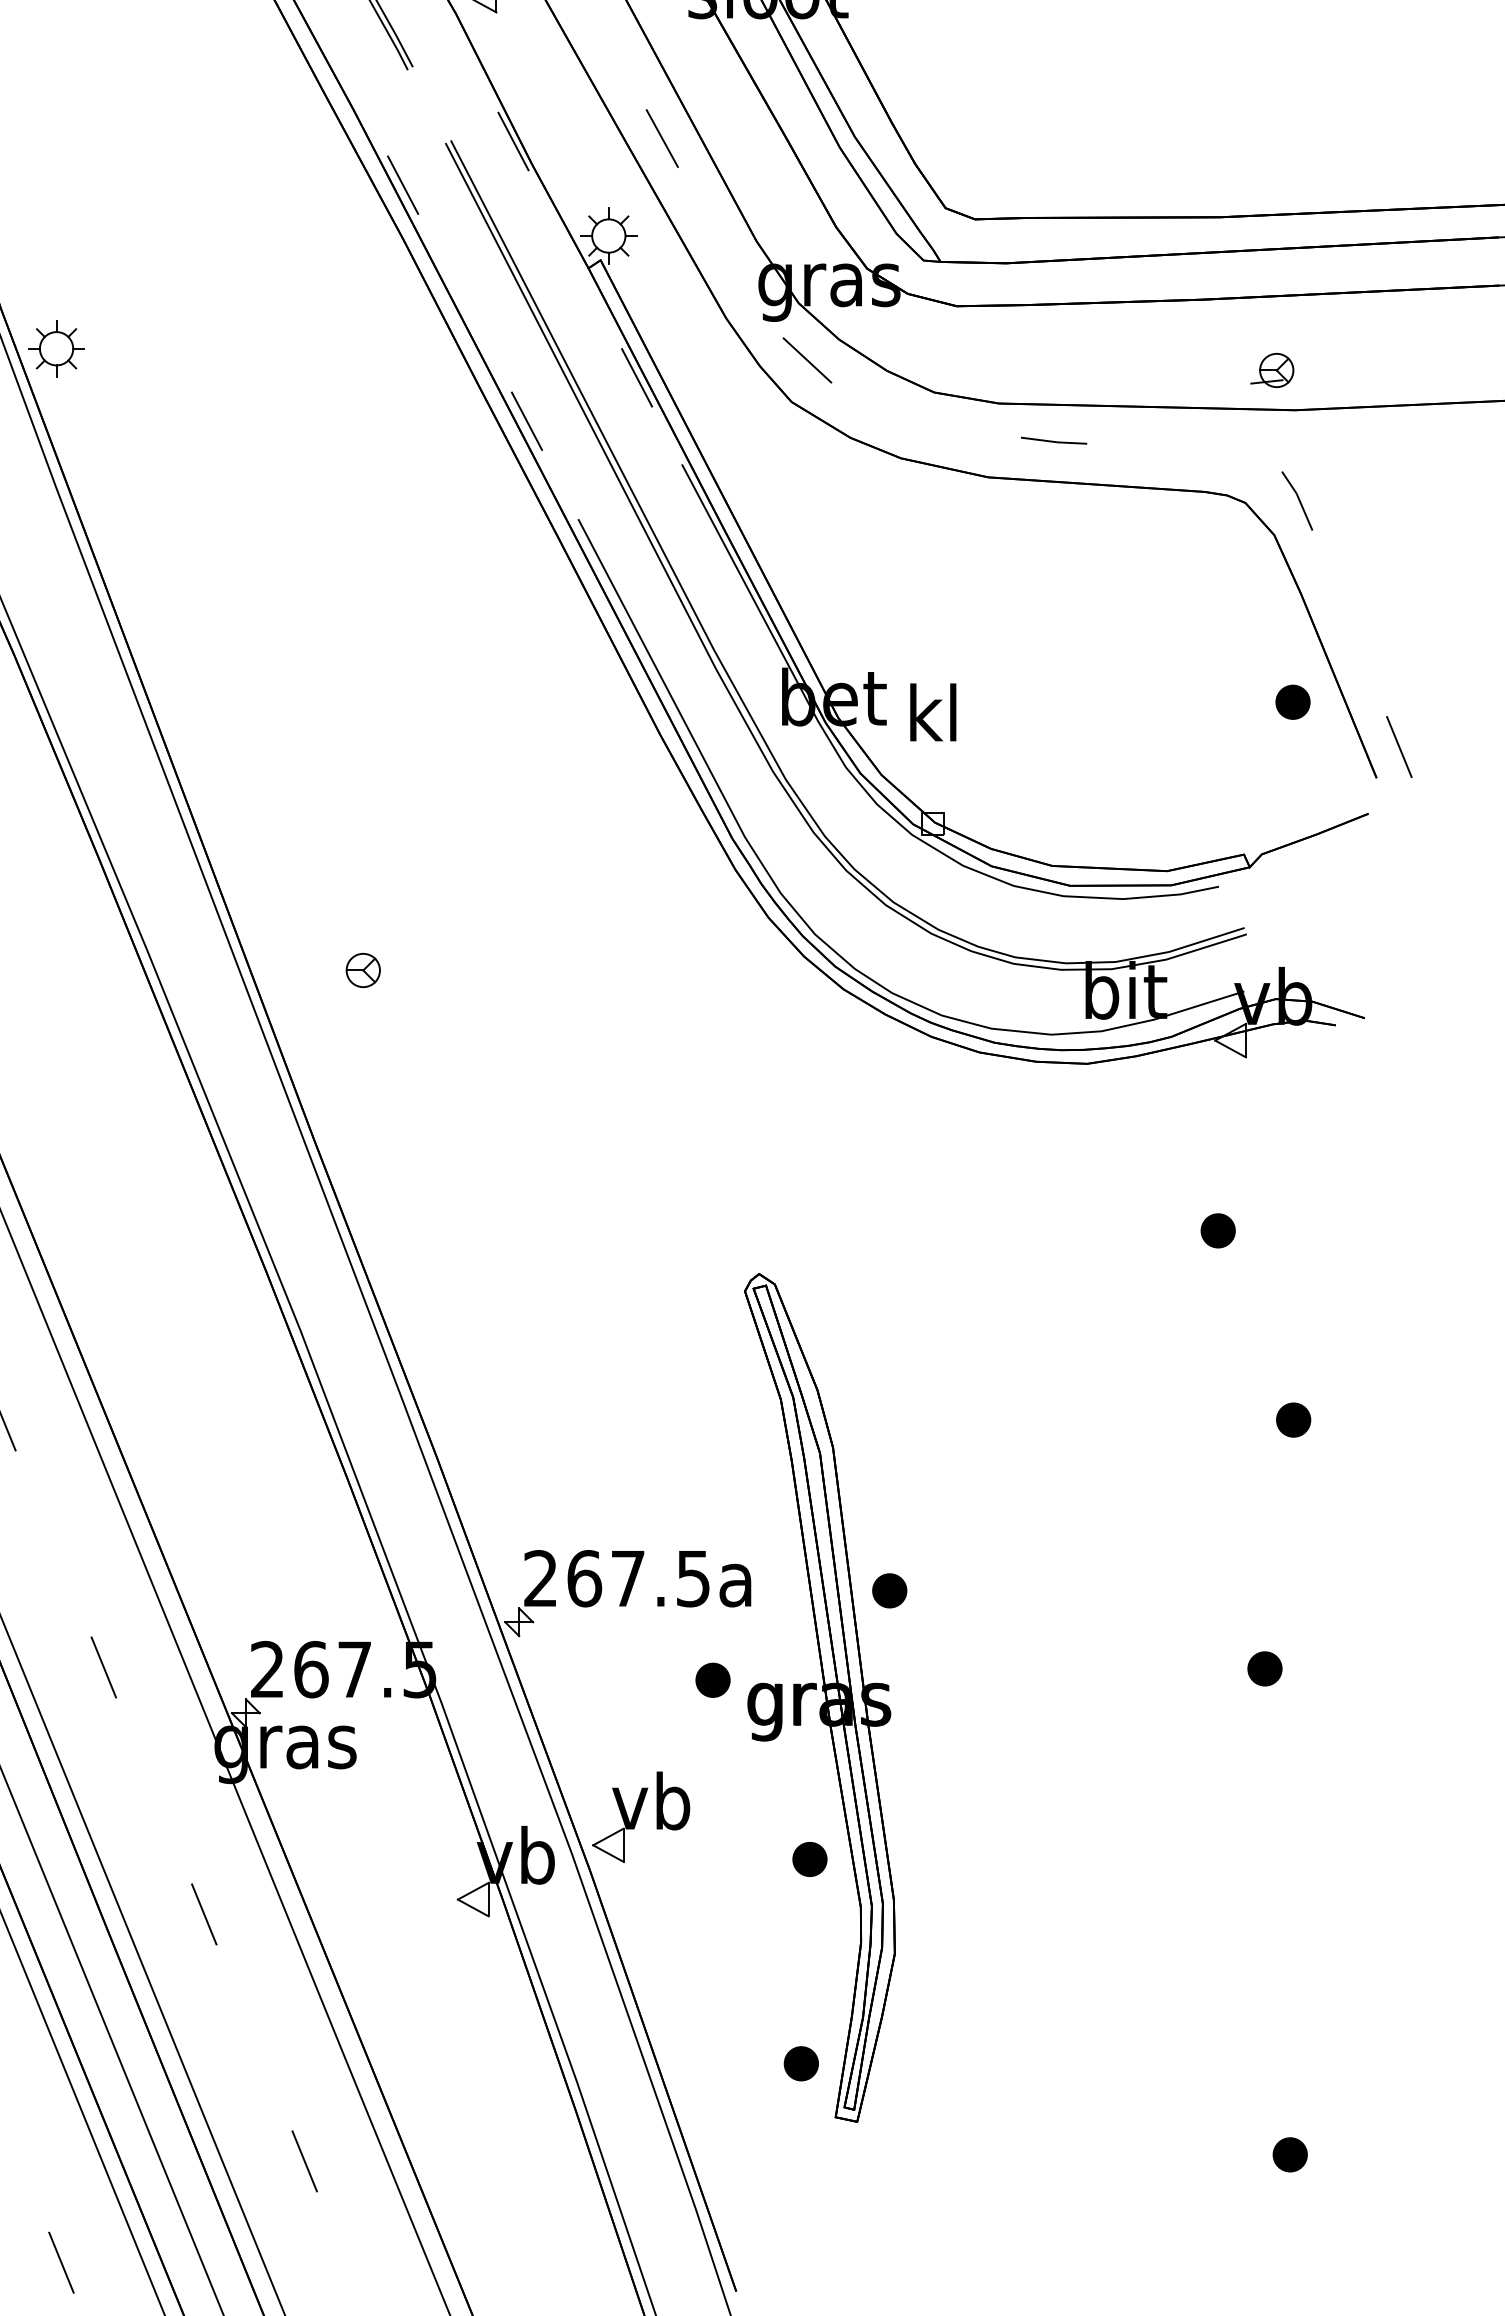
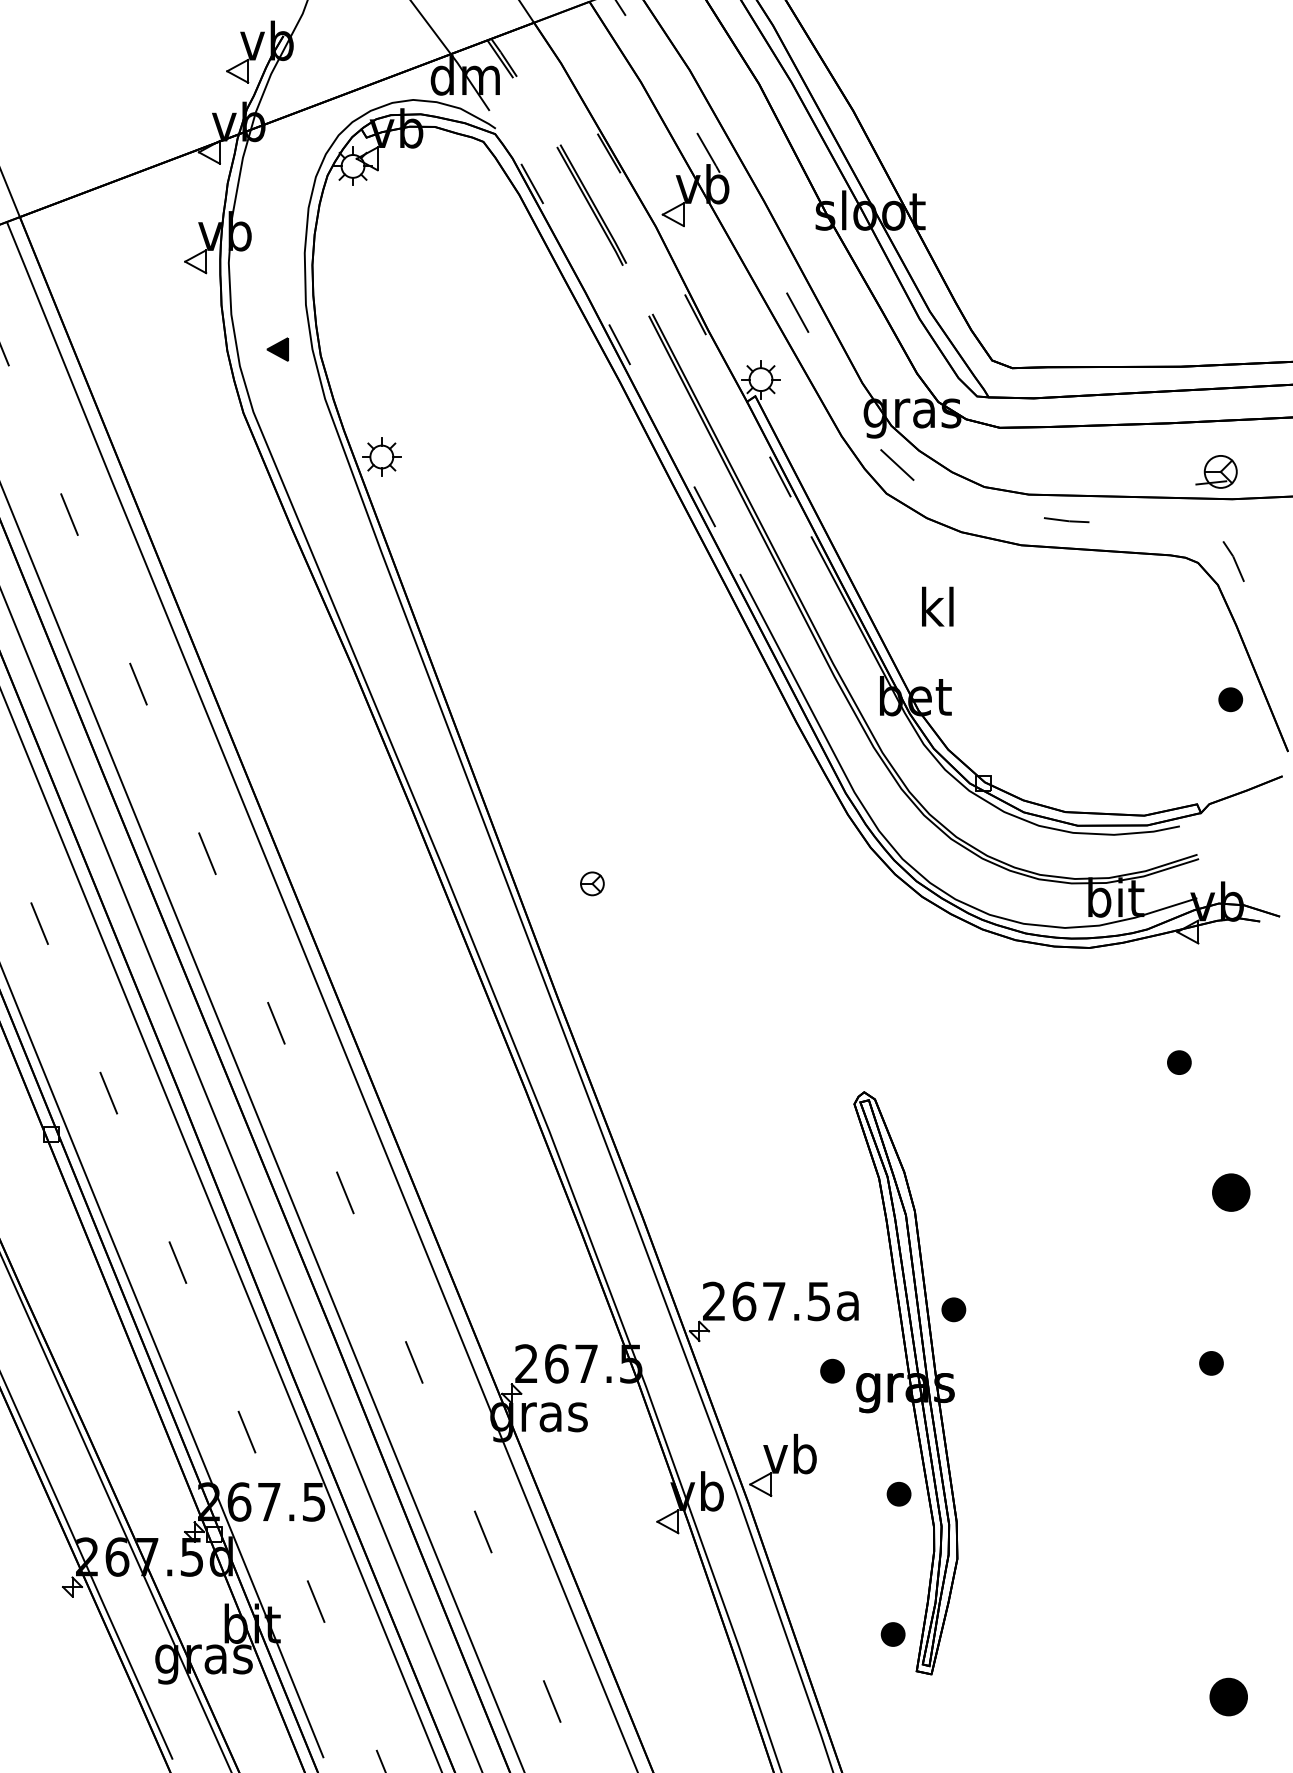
part: (1272, 369) -> (1216, 471), size x1.4
text: (932, 712) -> (937, 606), moved
part: (1292, 1419) -> (1230, 1192), size x1.6
part: (1289, 2154) -> (1228, 1696), size x1.6

